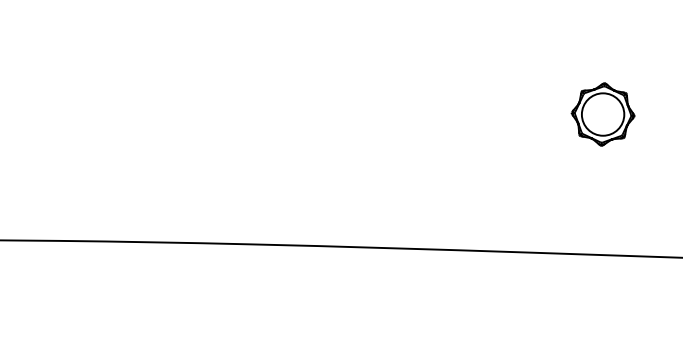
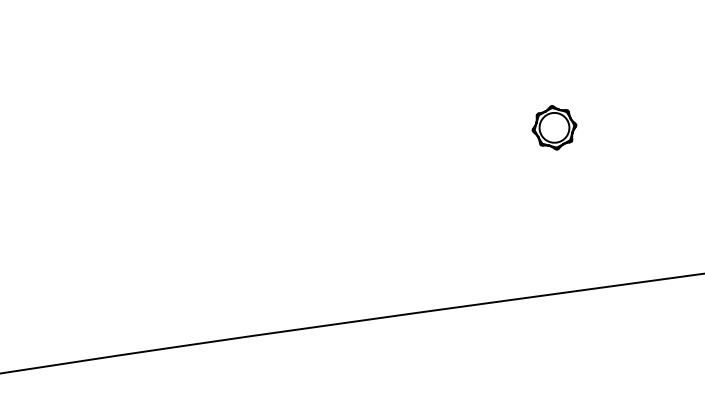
part: (602, 114) -> (553, 127), size x0.6

